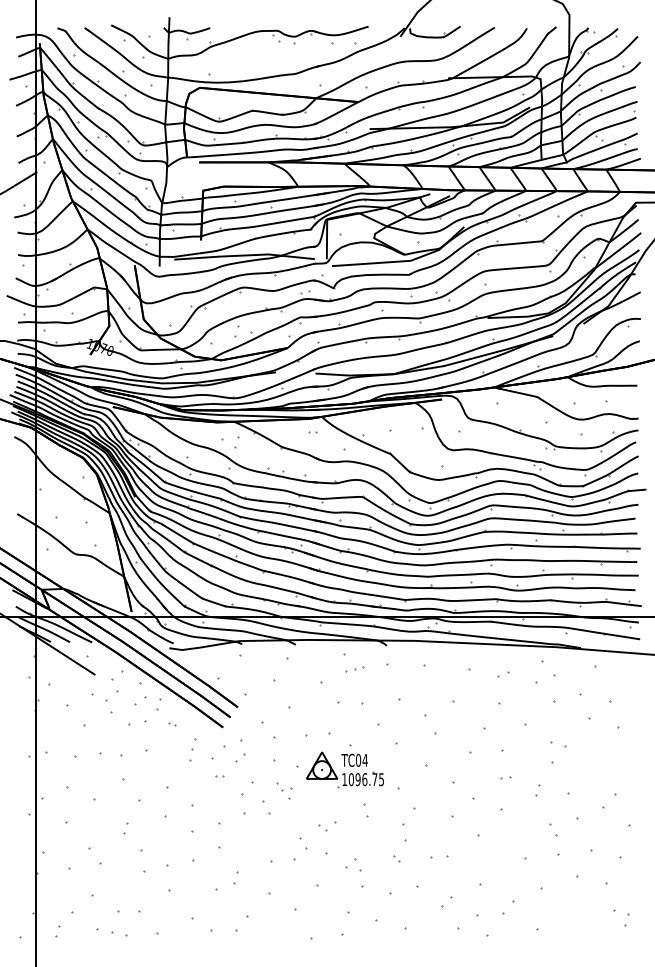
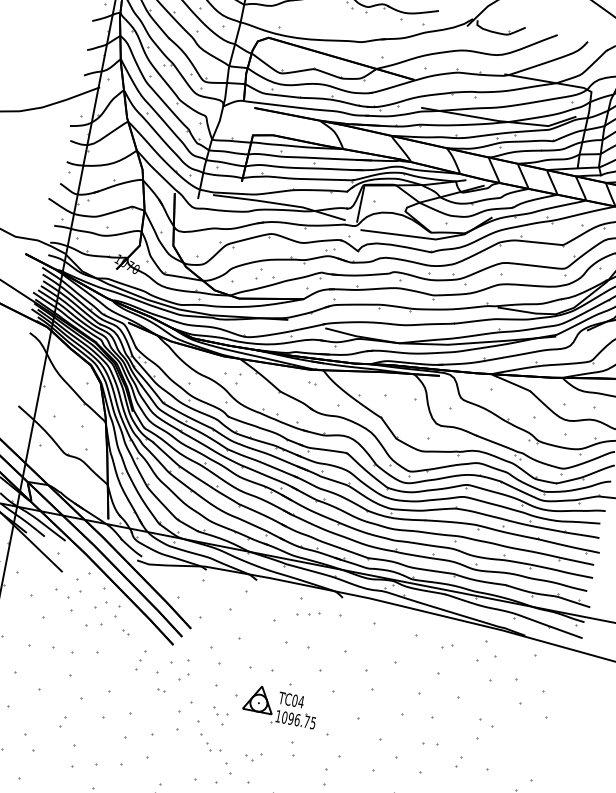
part: (354, 669) -> (307, 614), size x1.4
part: (505, 777) -> (430, 743), size x1.6
part: (284, 824) -> (213, 747), added

